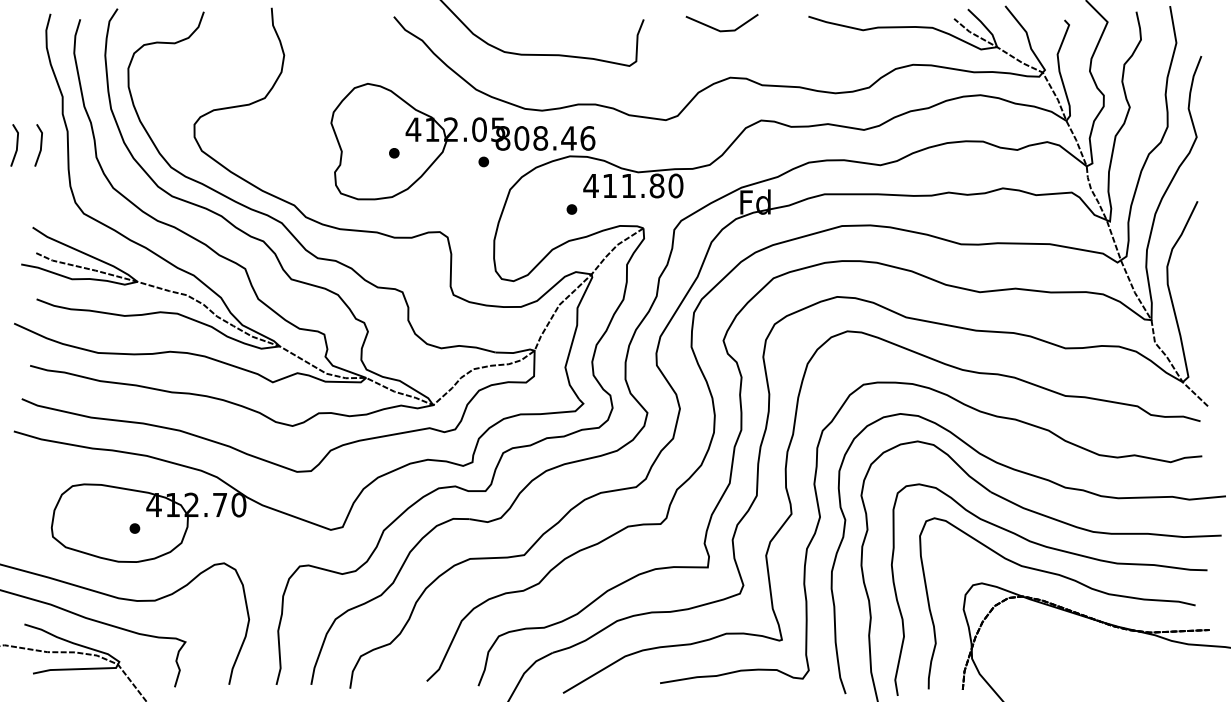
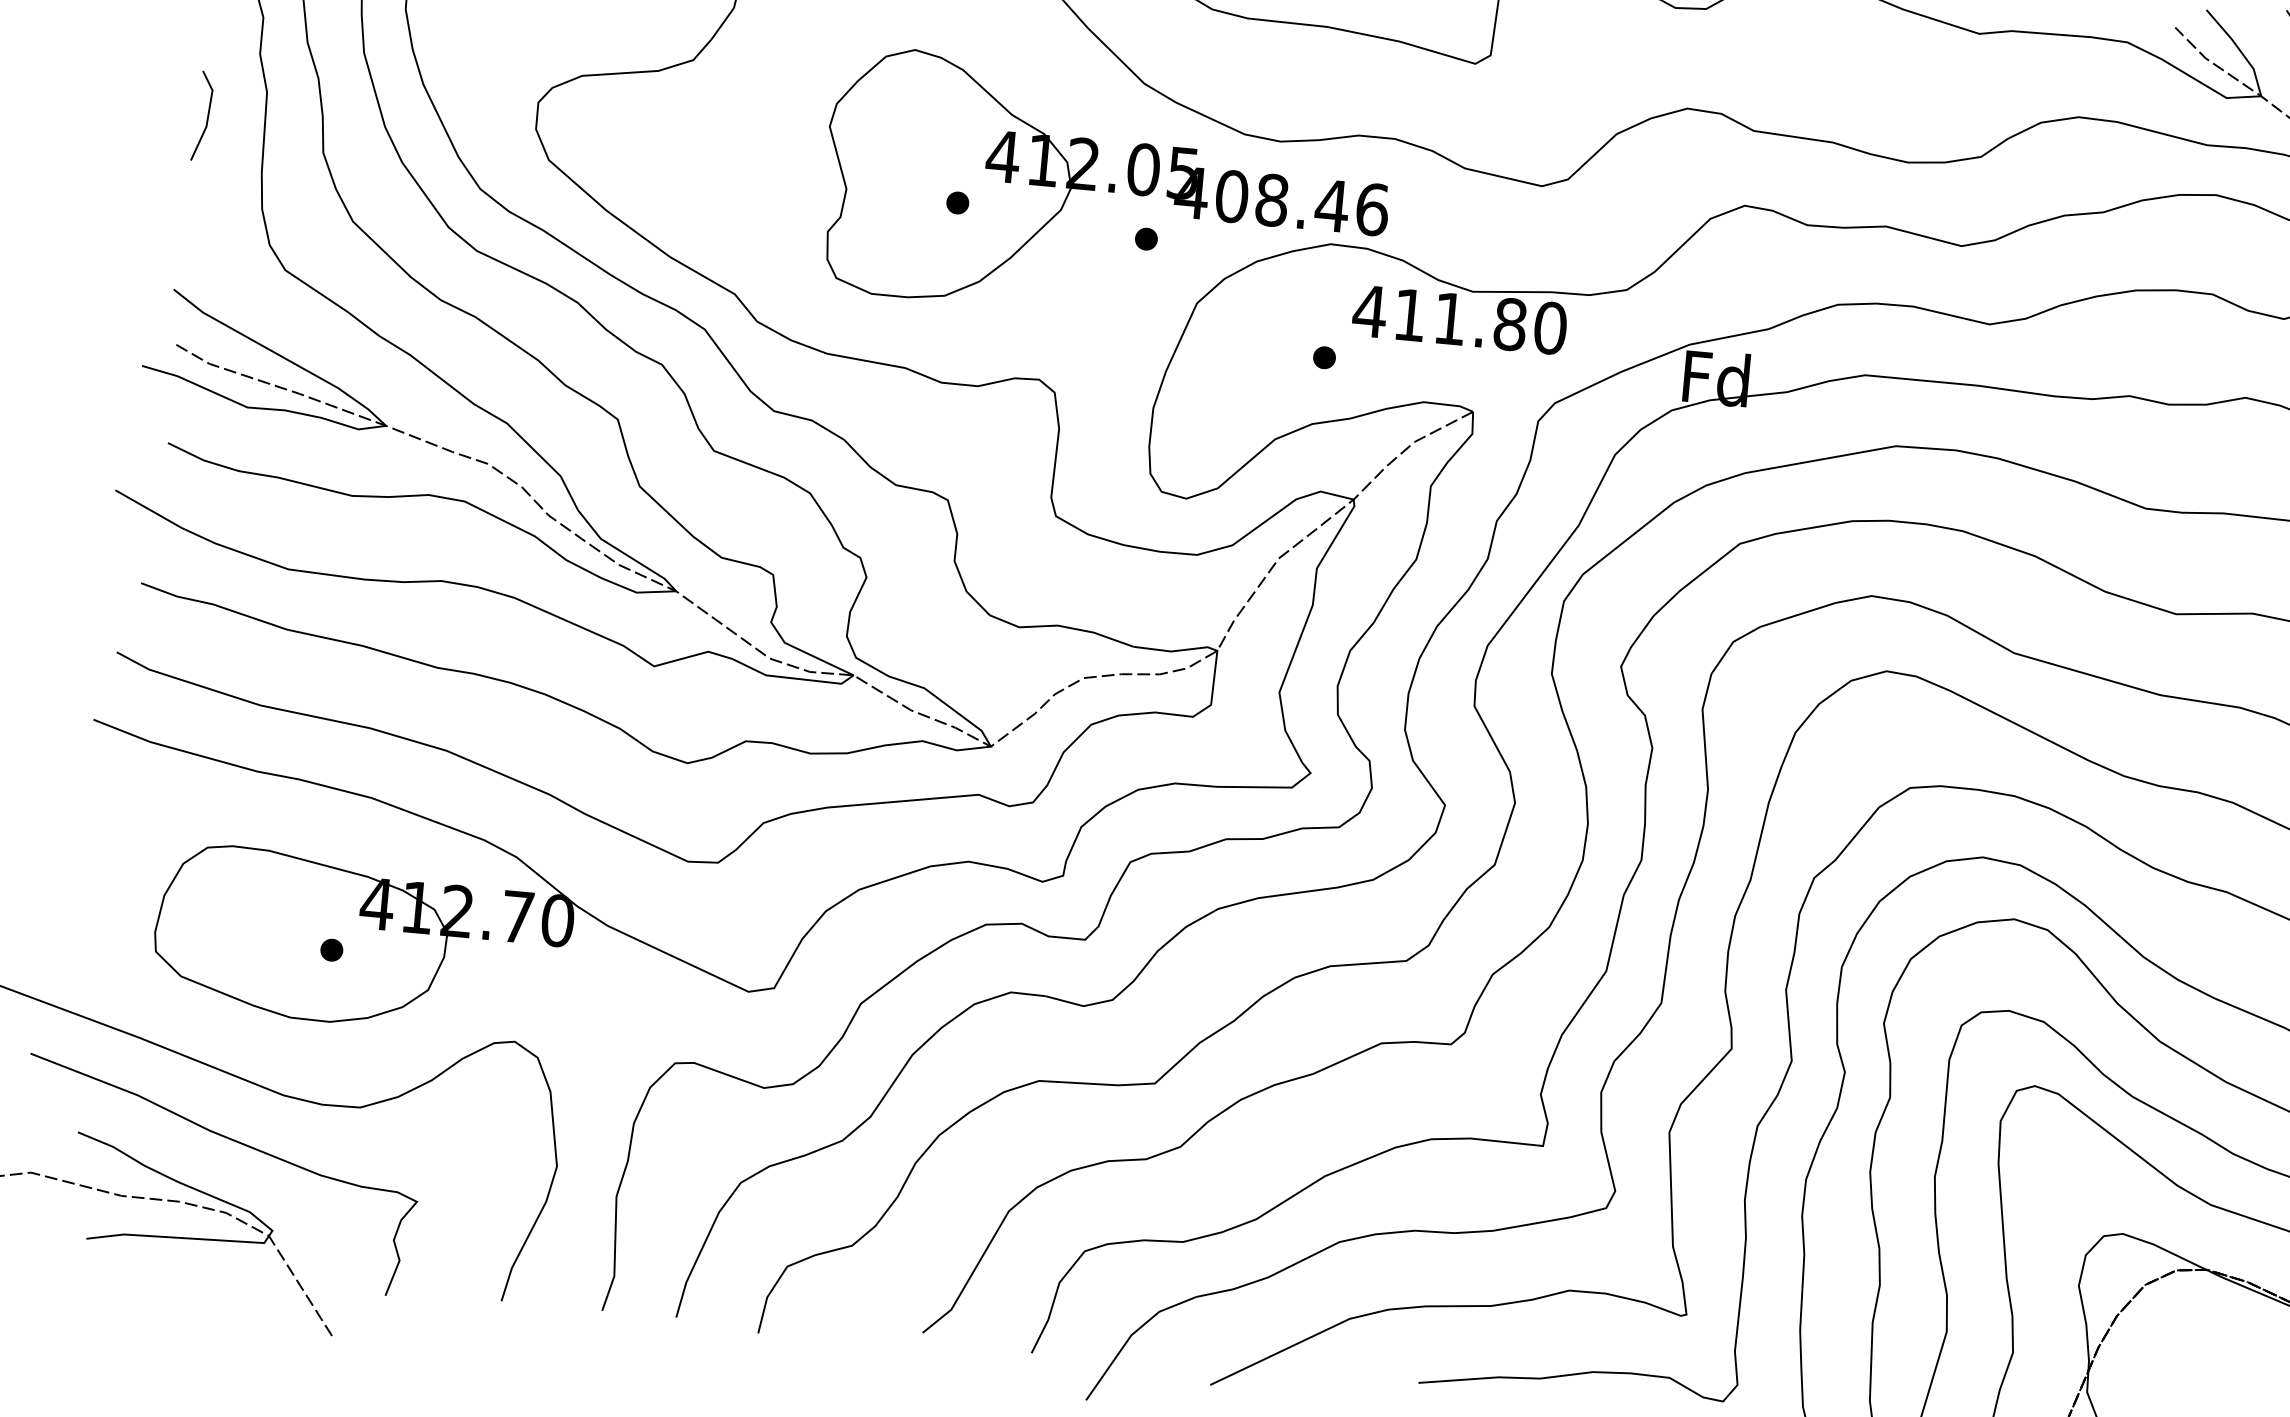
text: (502, 138) -> (1190, 192), 808.46 -> 408.46
line: (16, 145) -> (155, 111), removed

